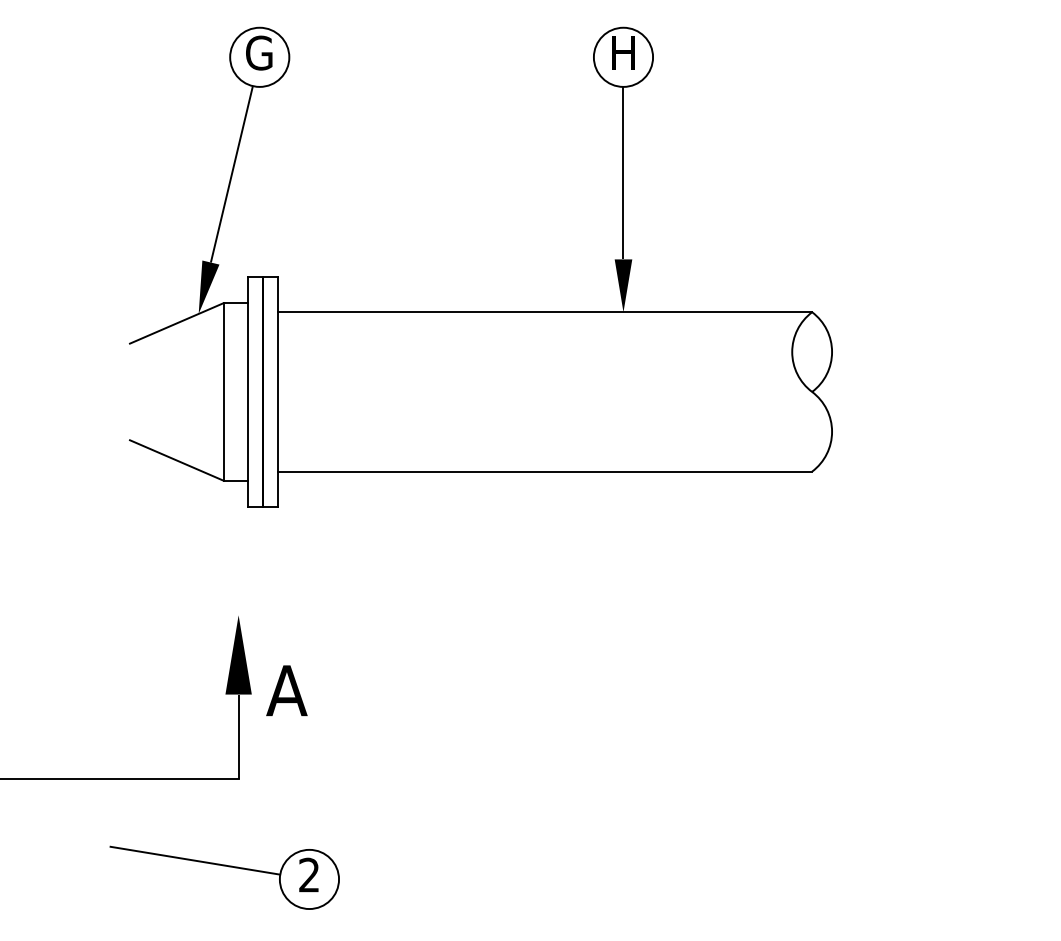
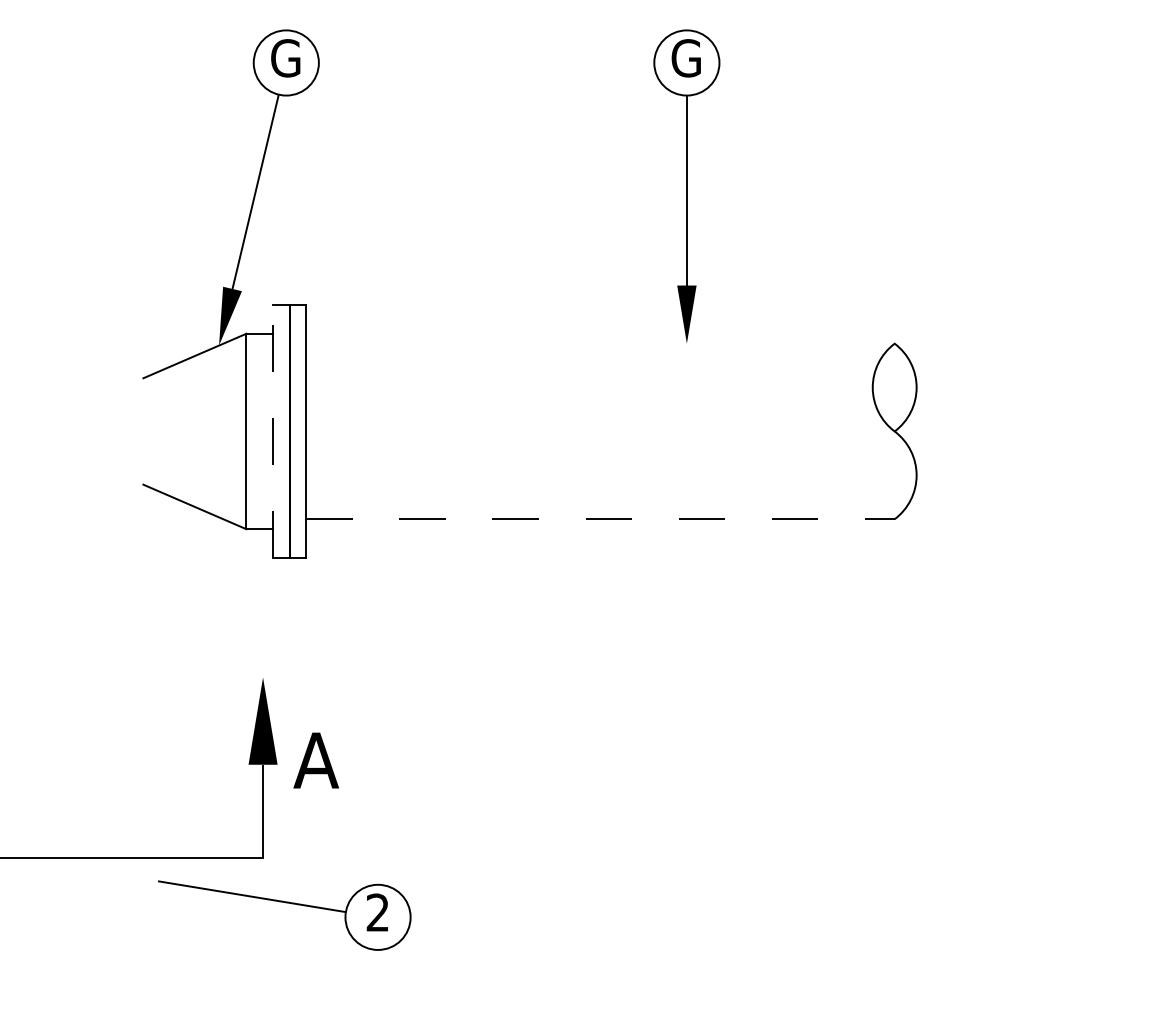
text: (622, 53) -> (685, 58), H -> G
line: (545, 312) -> (600, 343), removed
line: (248, 391) -> (273, 430), solid -> dashed
line: (545, 471) -> (600, 519), solid -> dashed
part: (225, 866) -> (285, 903), moved

